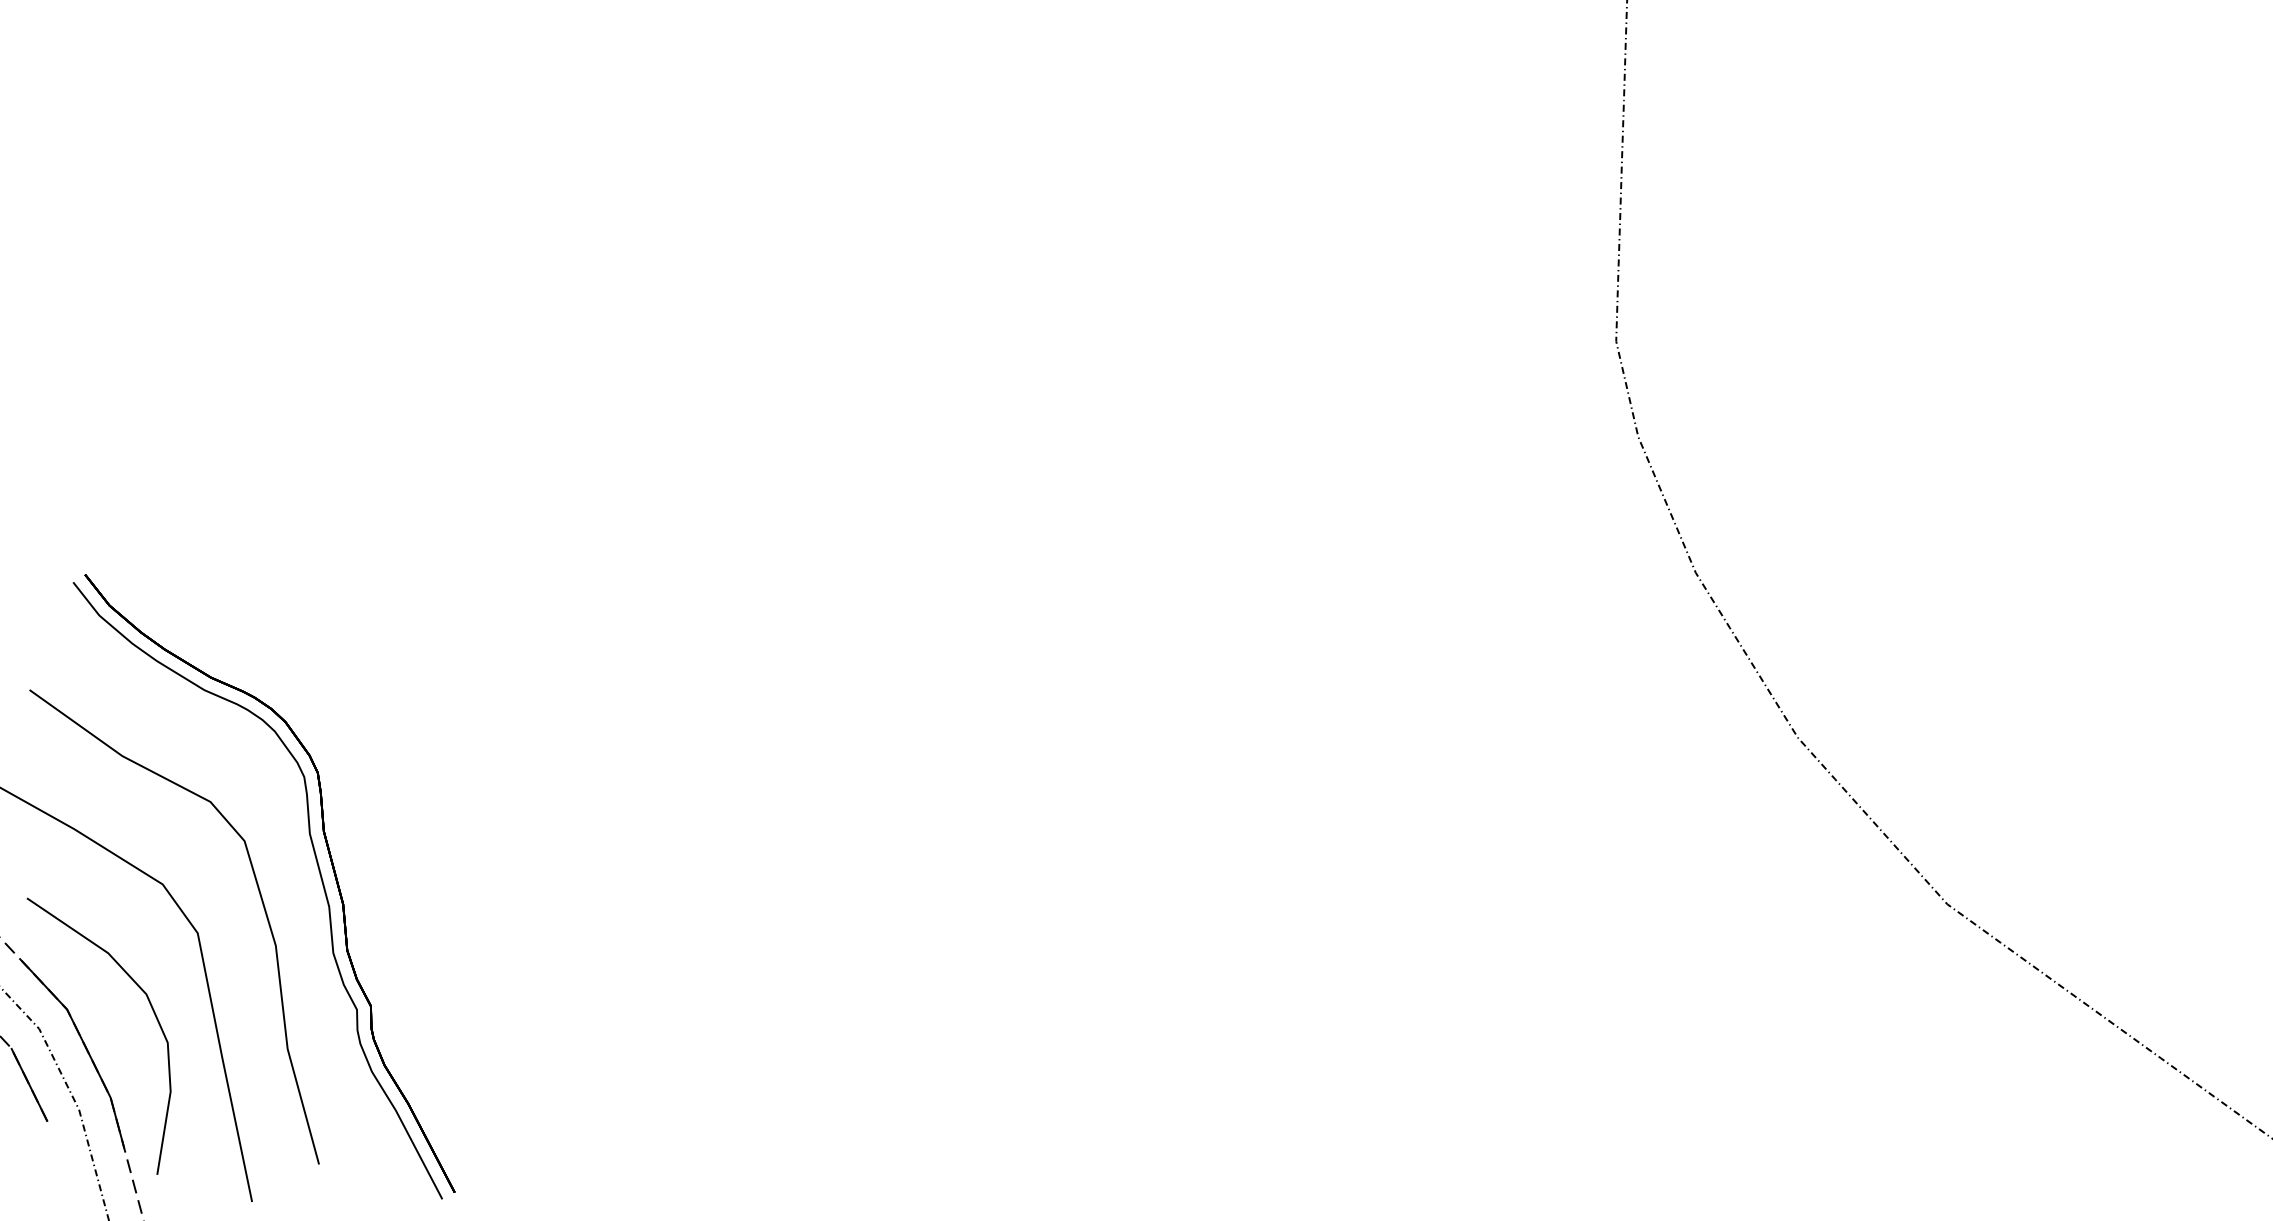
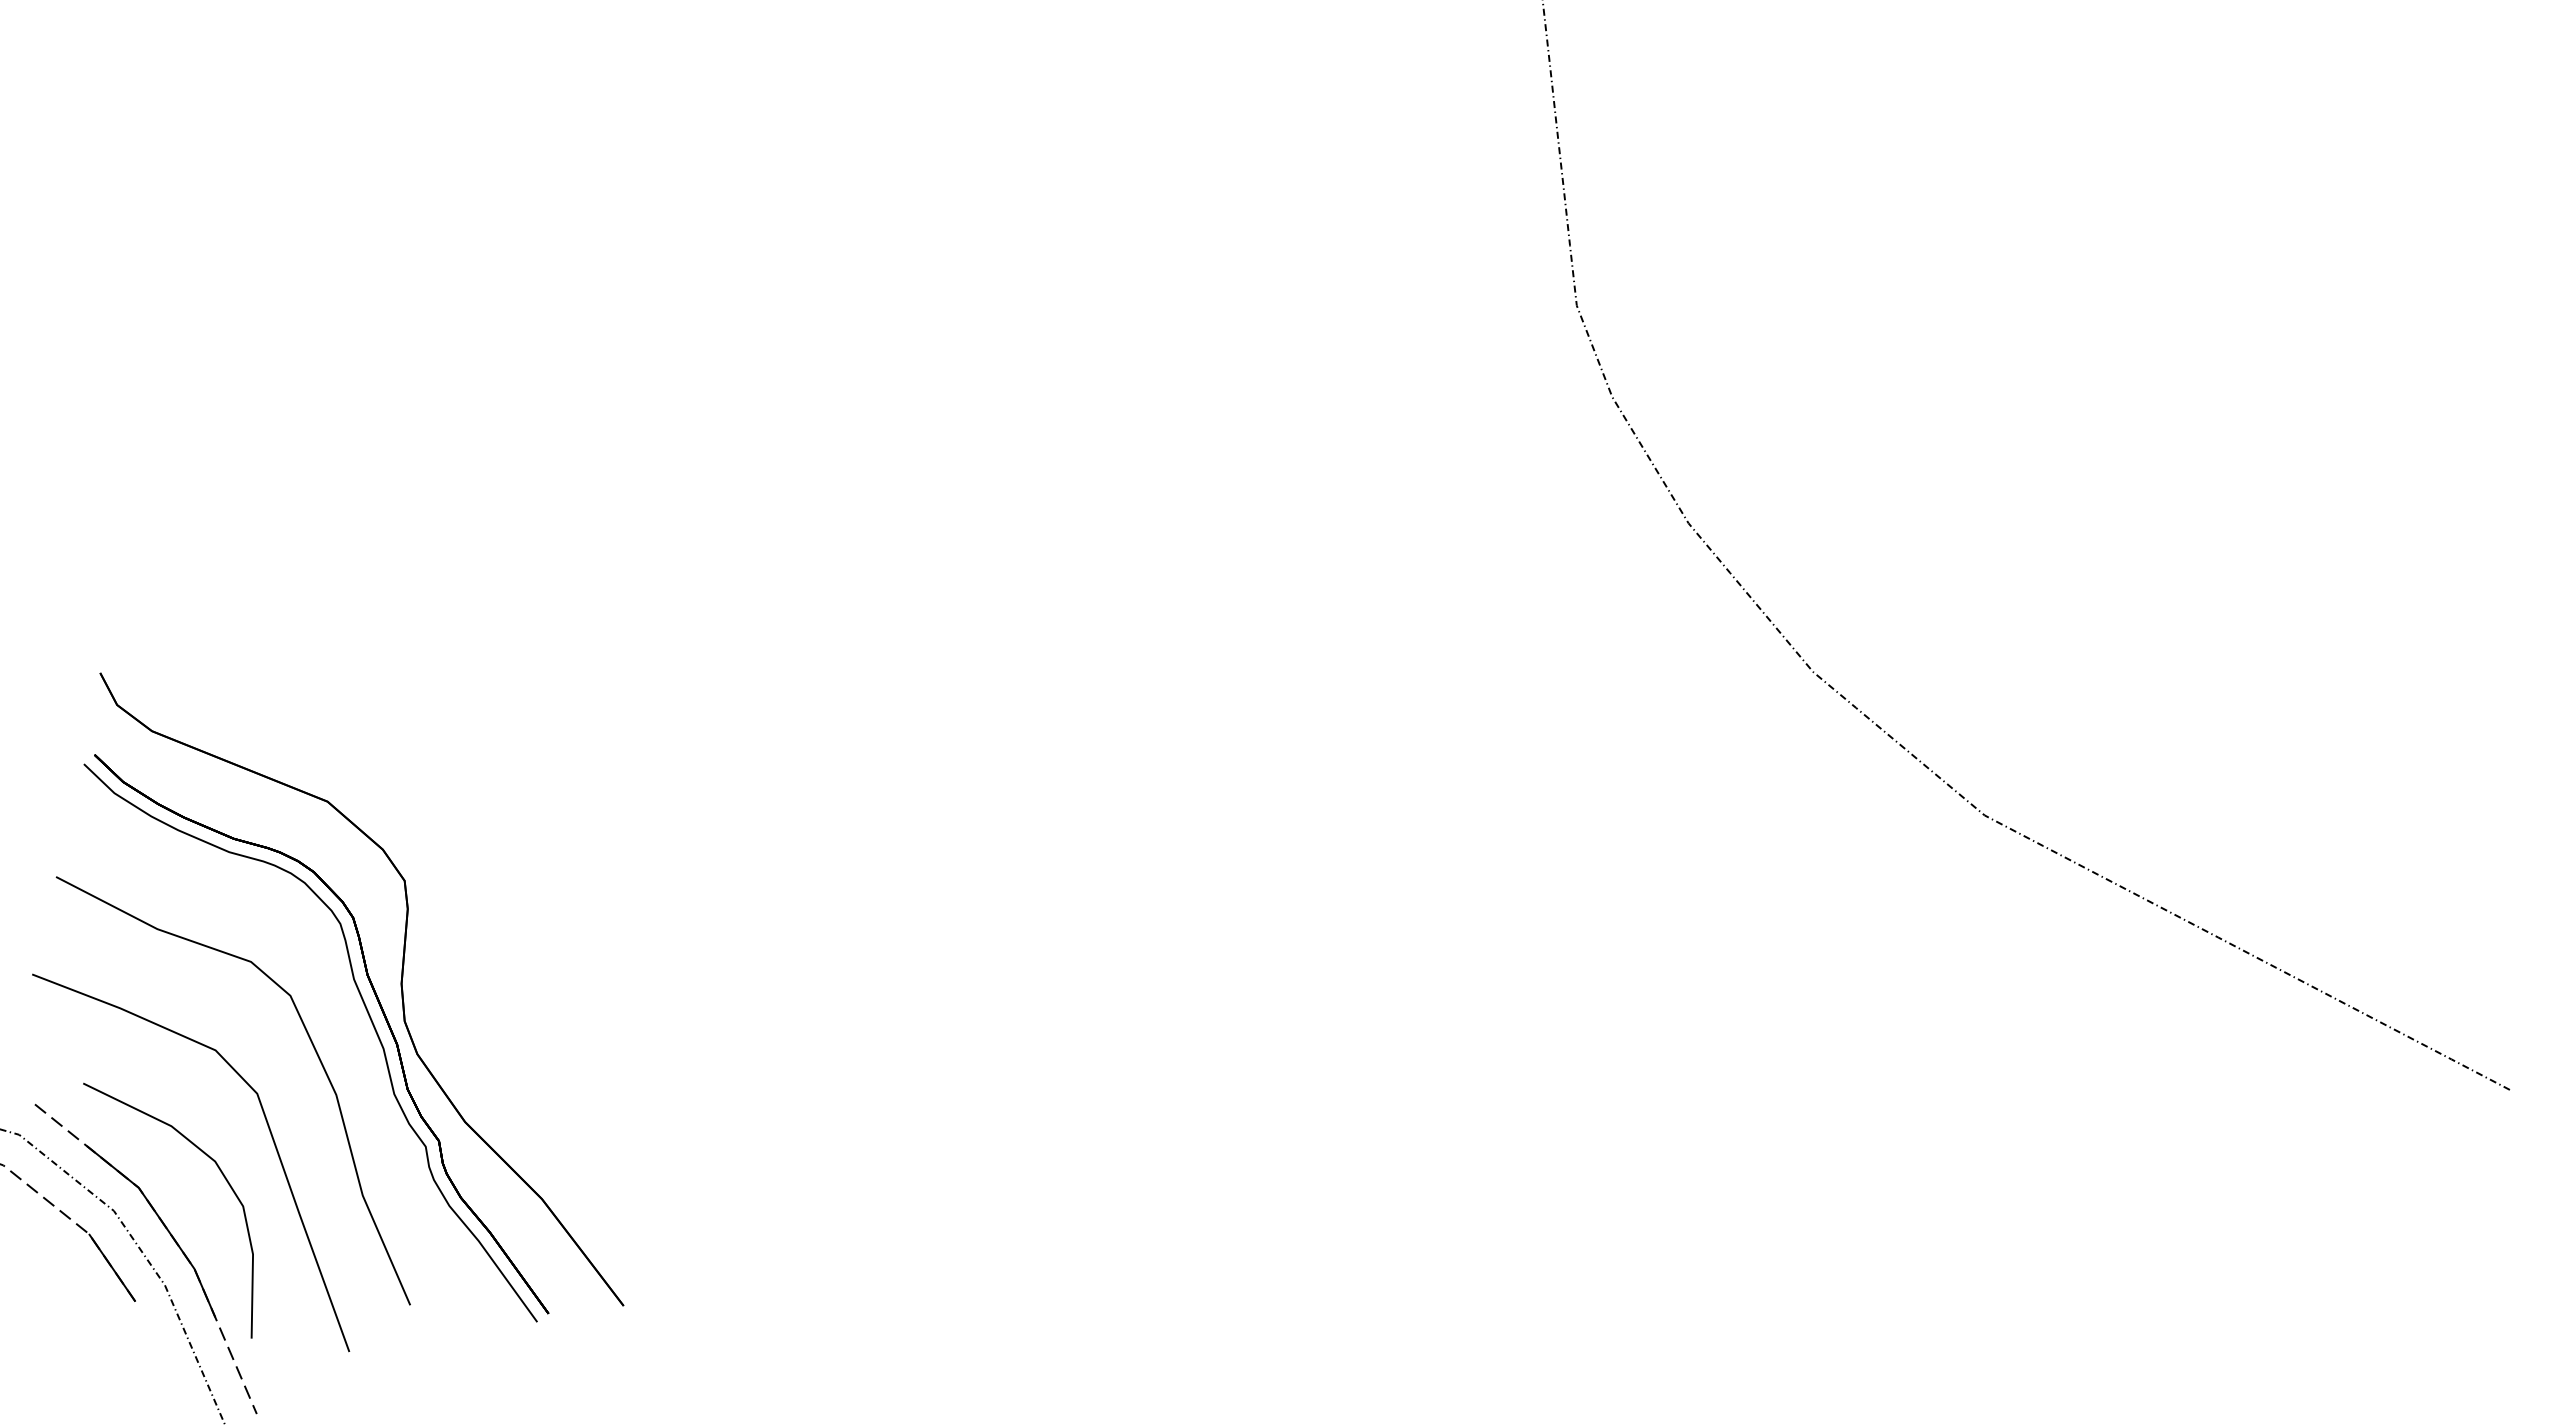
part: (354, 847) -> (400, 986), added

